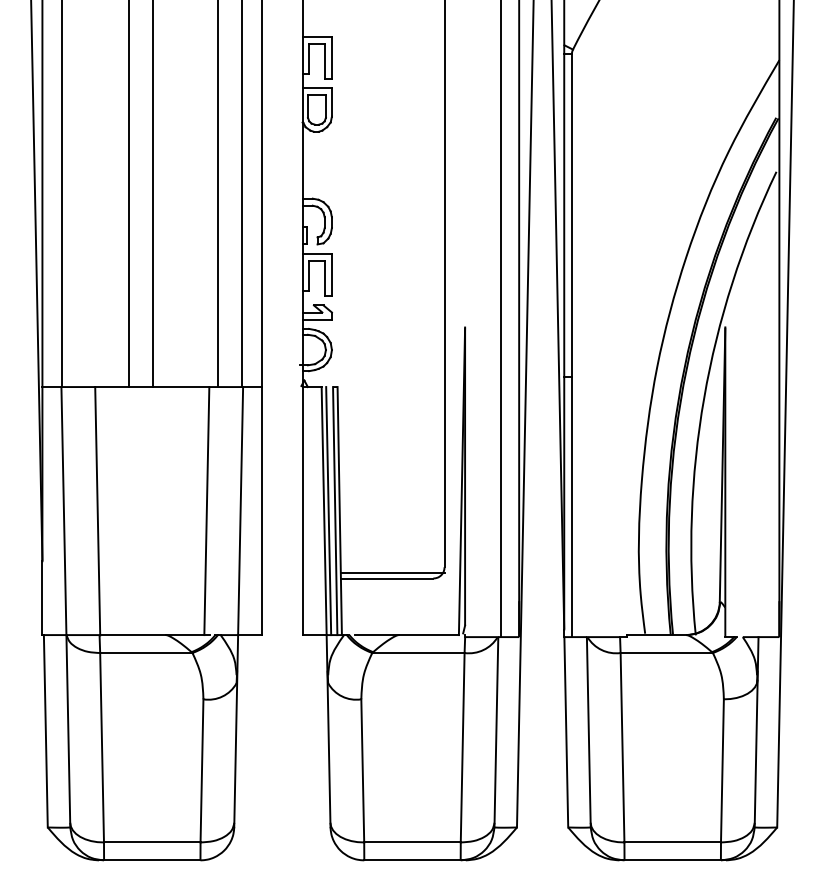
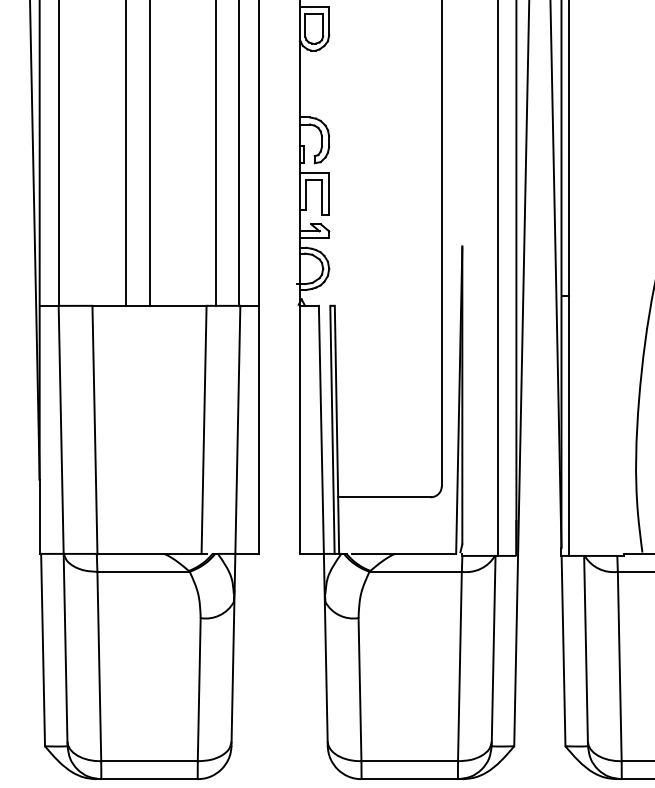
line: (328, 511) -> (325, 430), removed
line: (392, 572) -> (389, 491), removed

